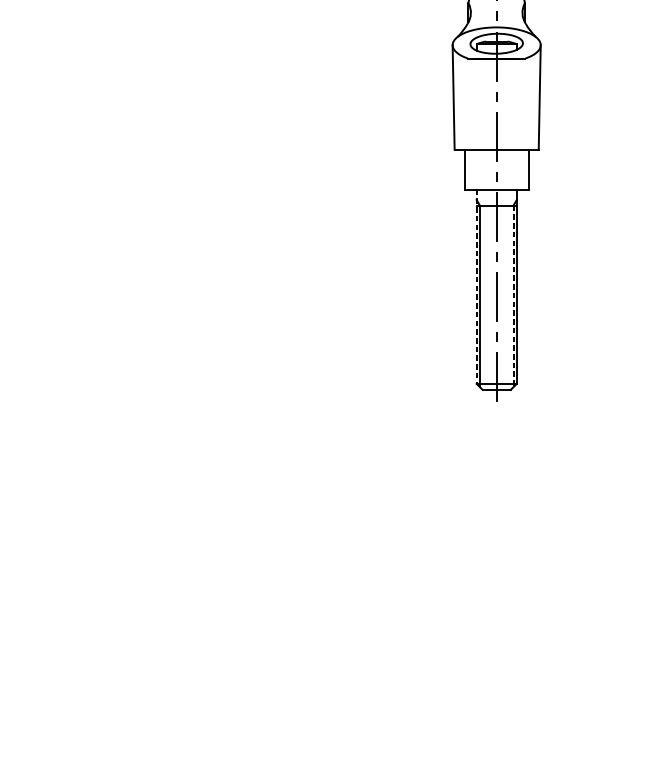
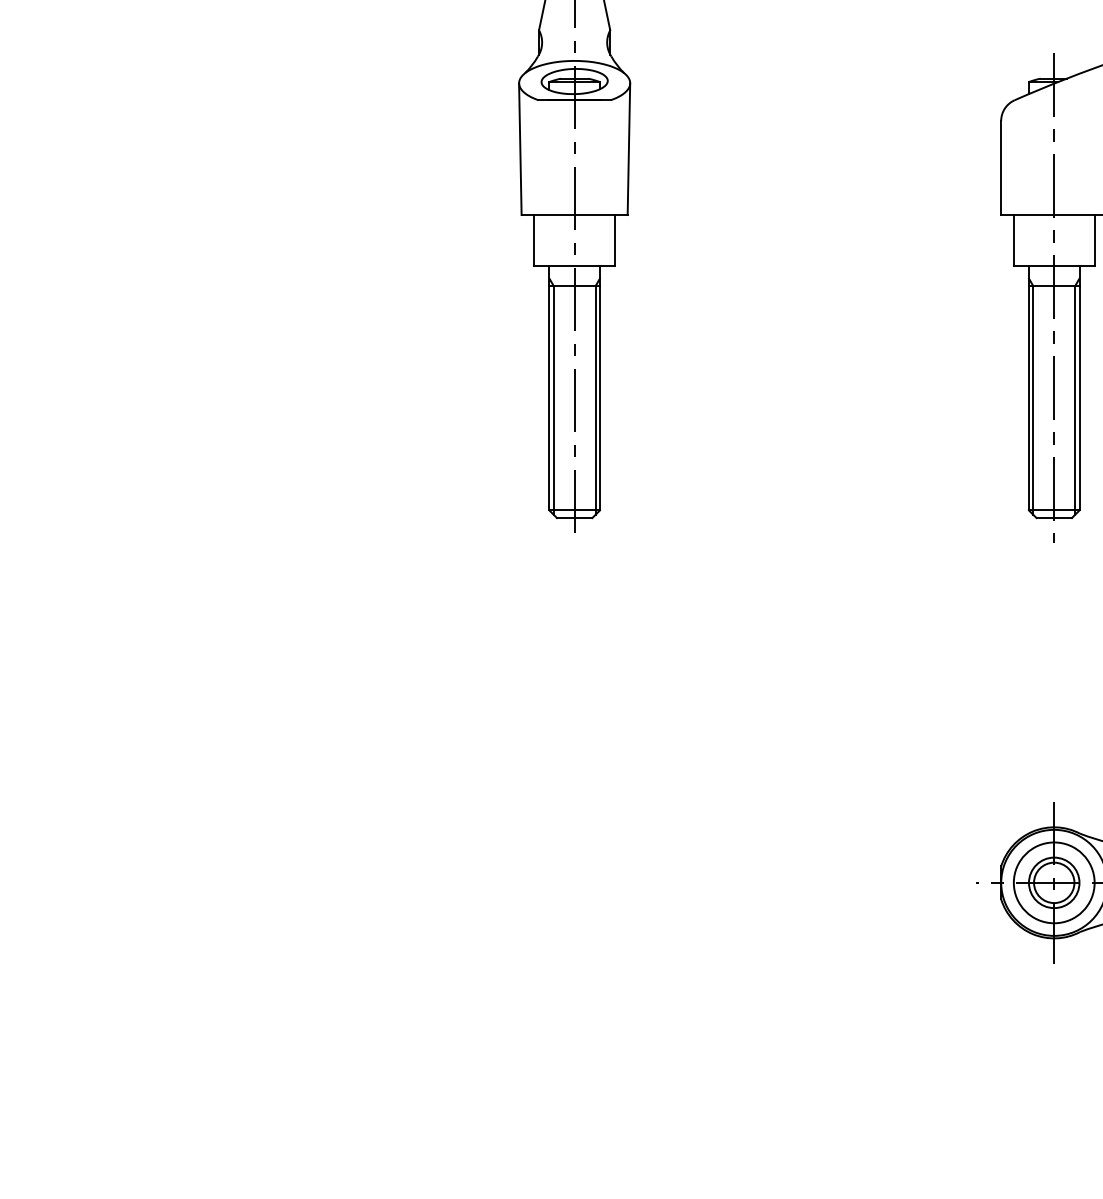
line: (476, 287) -> (549, 388), dashed -> solid
line: (513, 296) -> (595, 400), dashed -> solid

